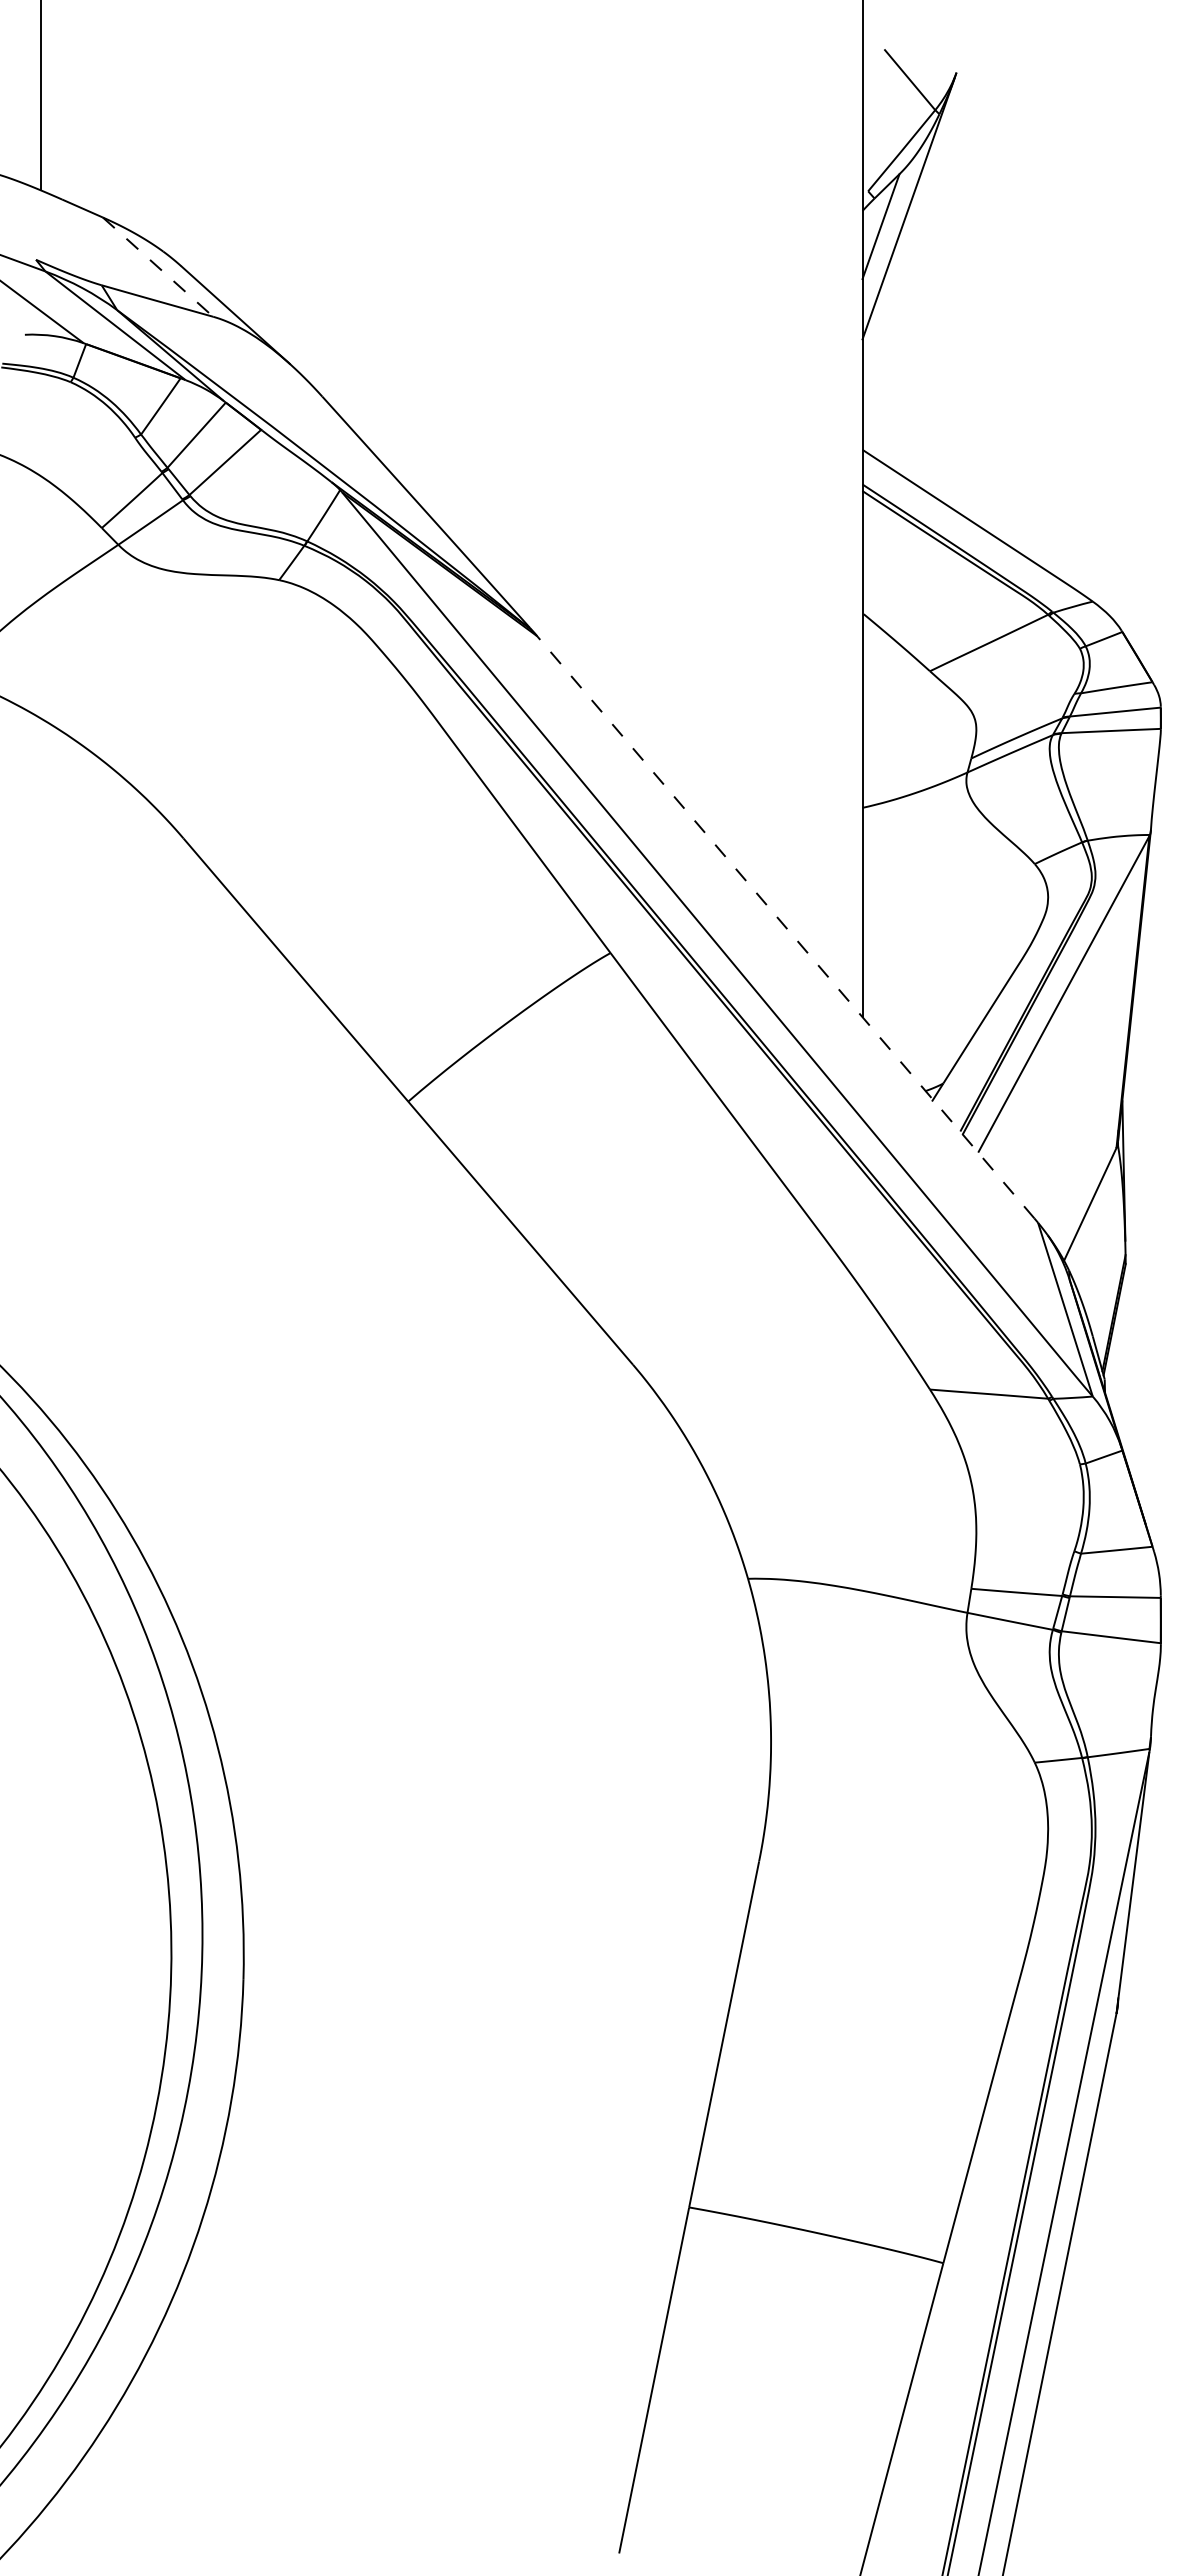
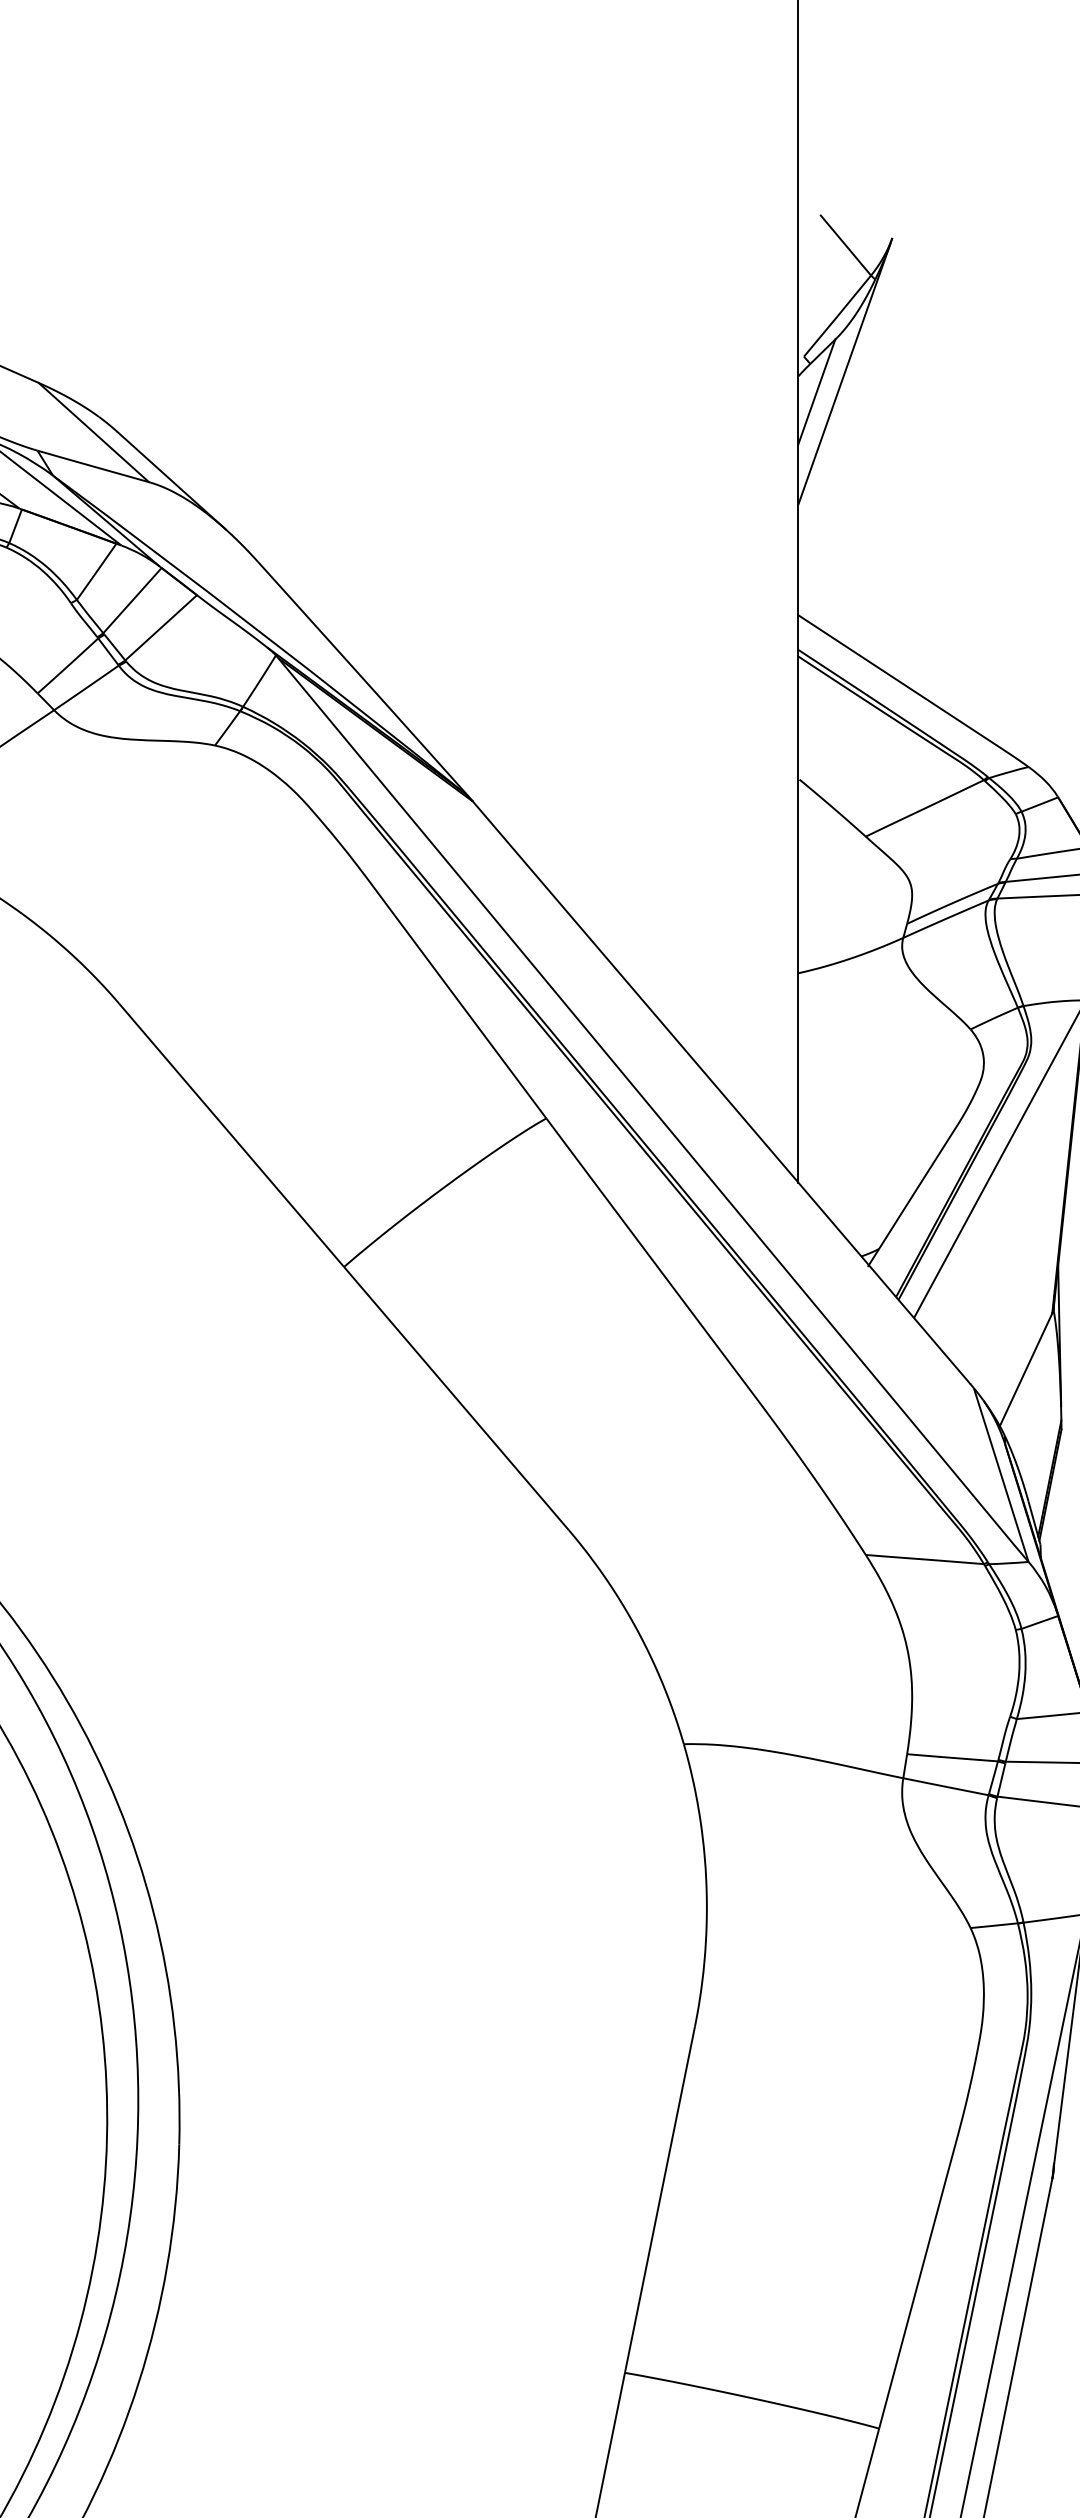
line: (158, 267) -> (94, 432), dashed -> solid
line: (785, 927) -> (721, 1092), dashed -> solid

